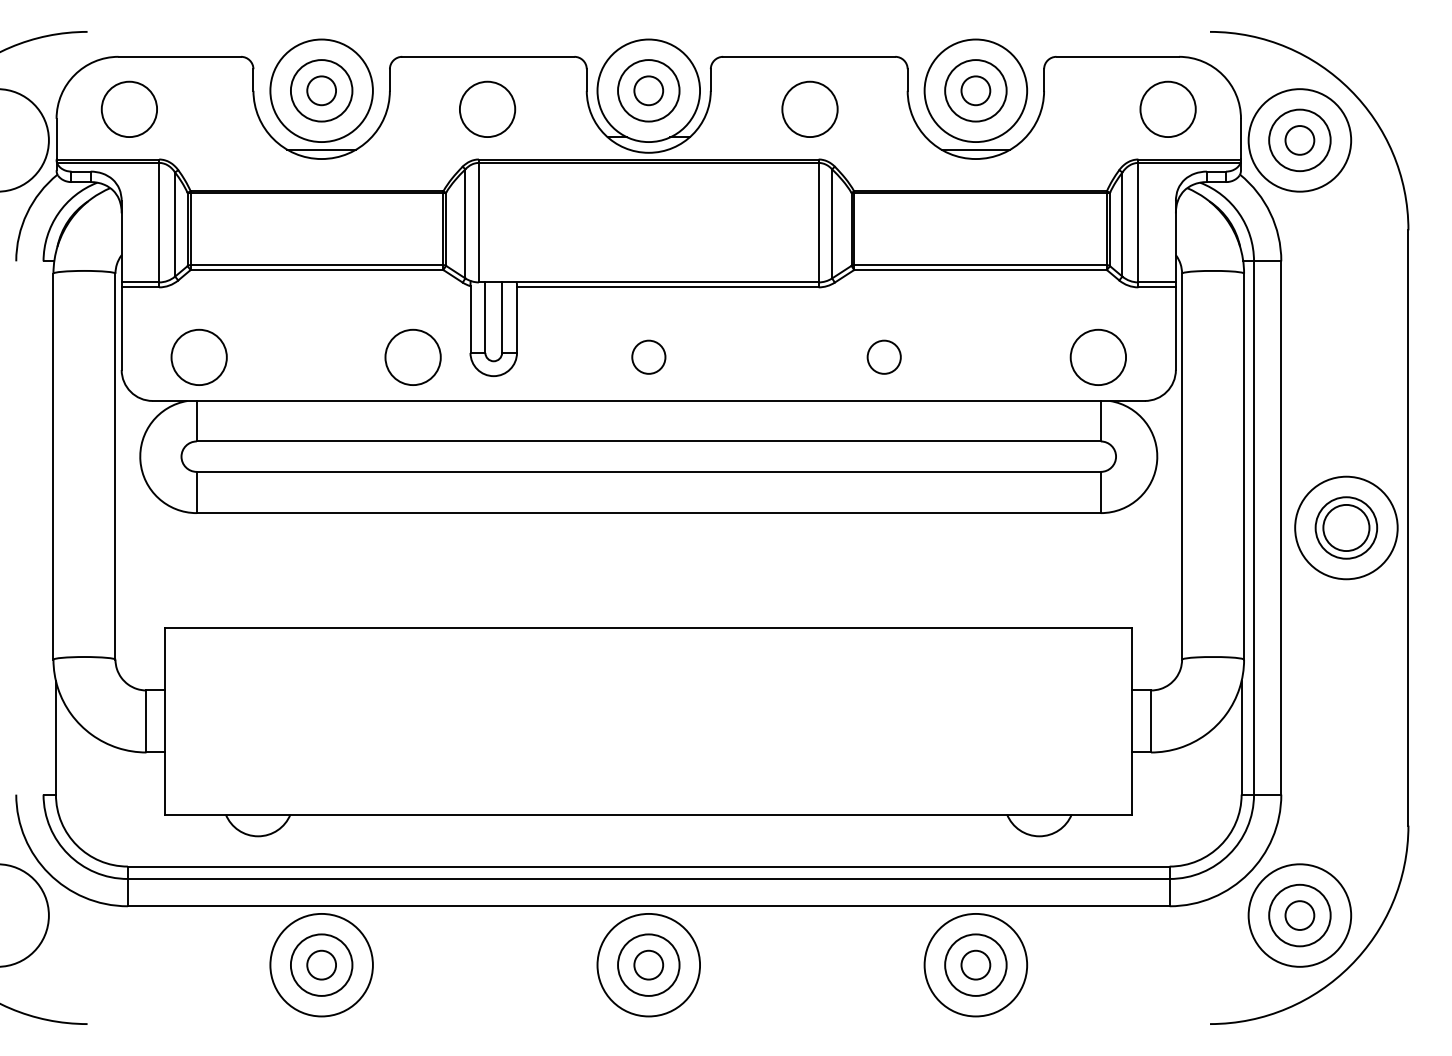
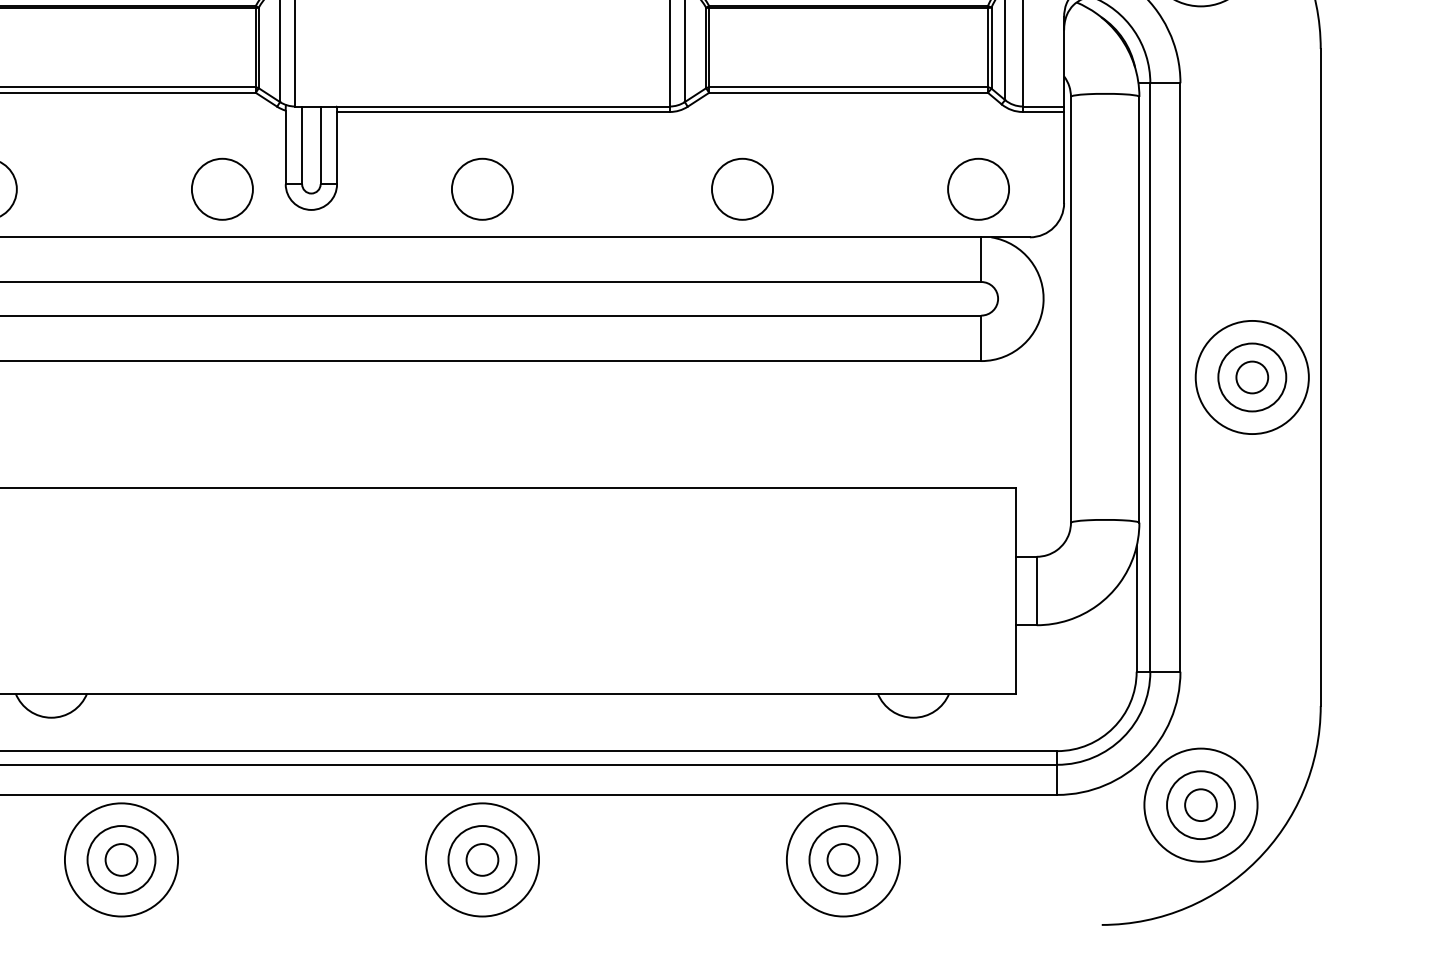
circle: (648, 356) -> (482, 188), size x1.67
circle: (883, 356) -> (741, 188), size x1.67
circle: (1346, 527) -> (1252, 376), size x0.62

